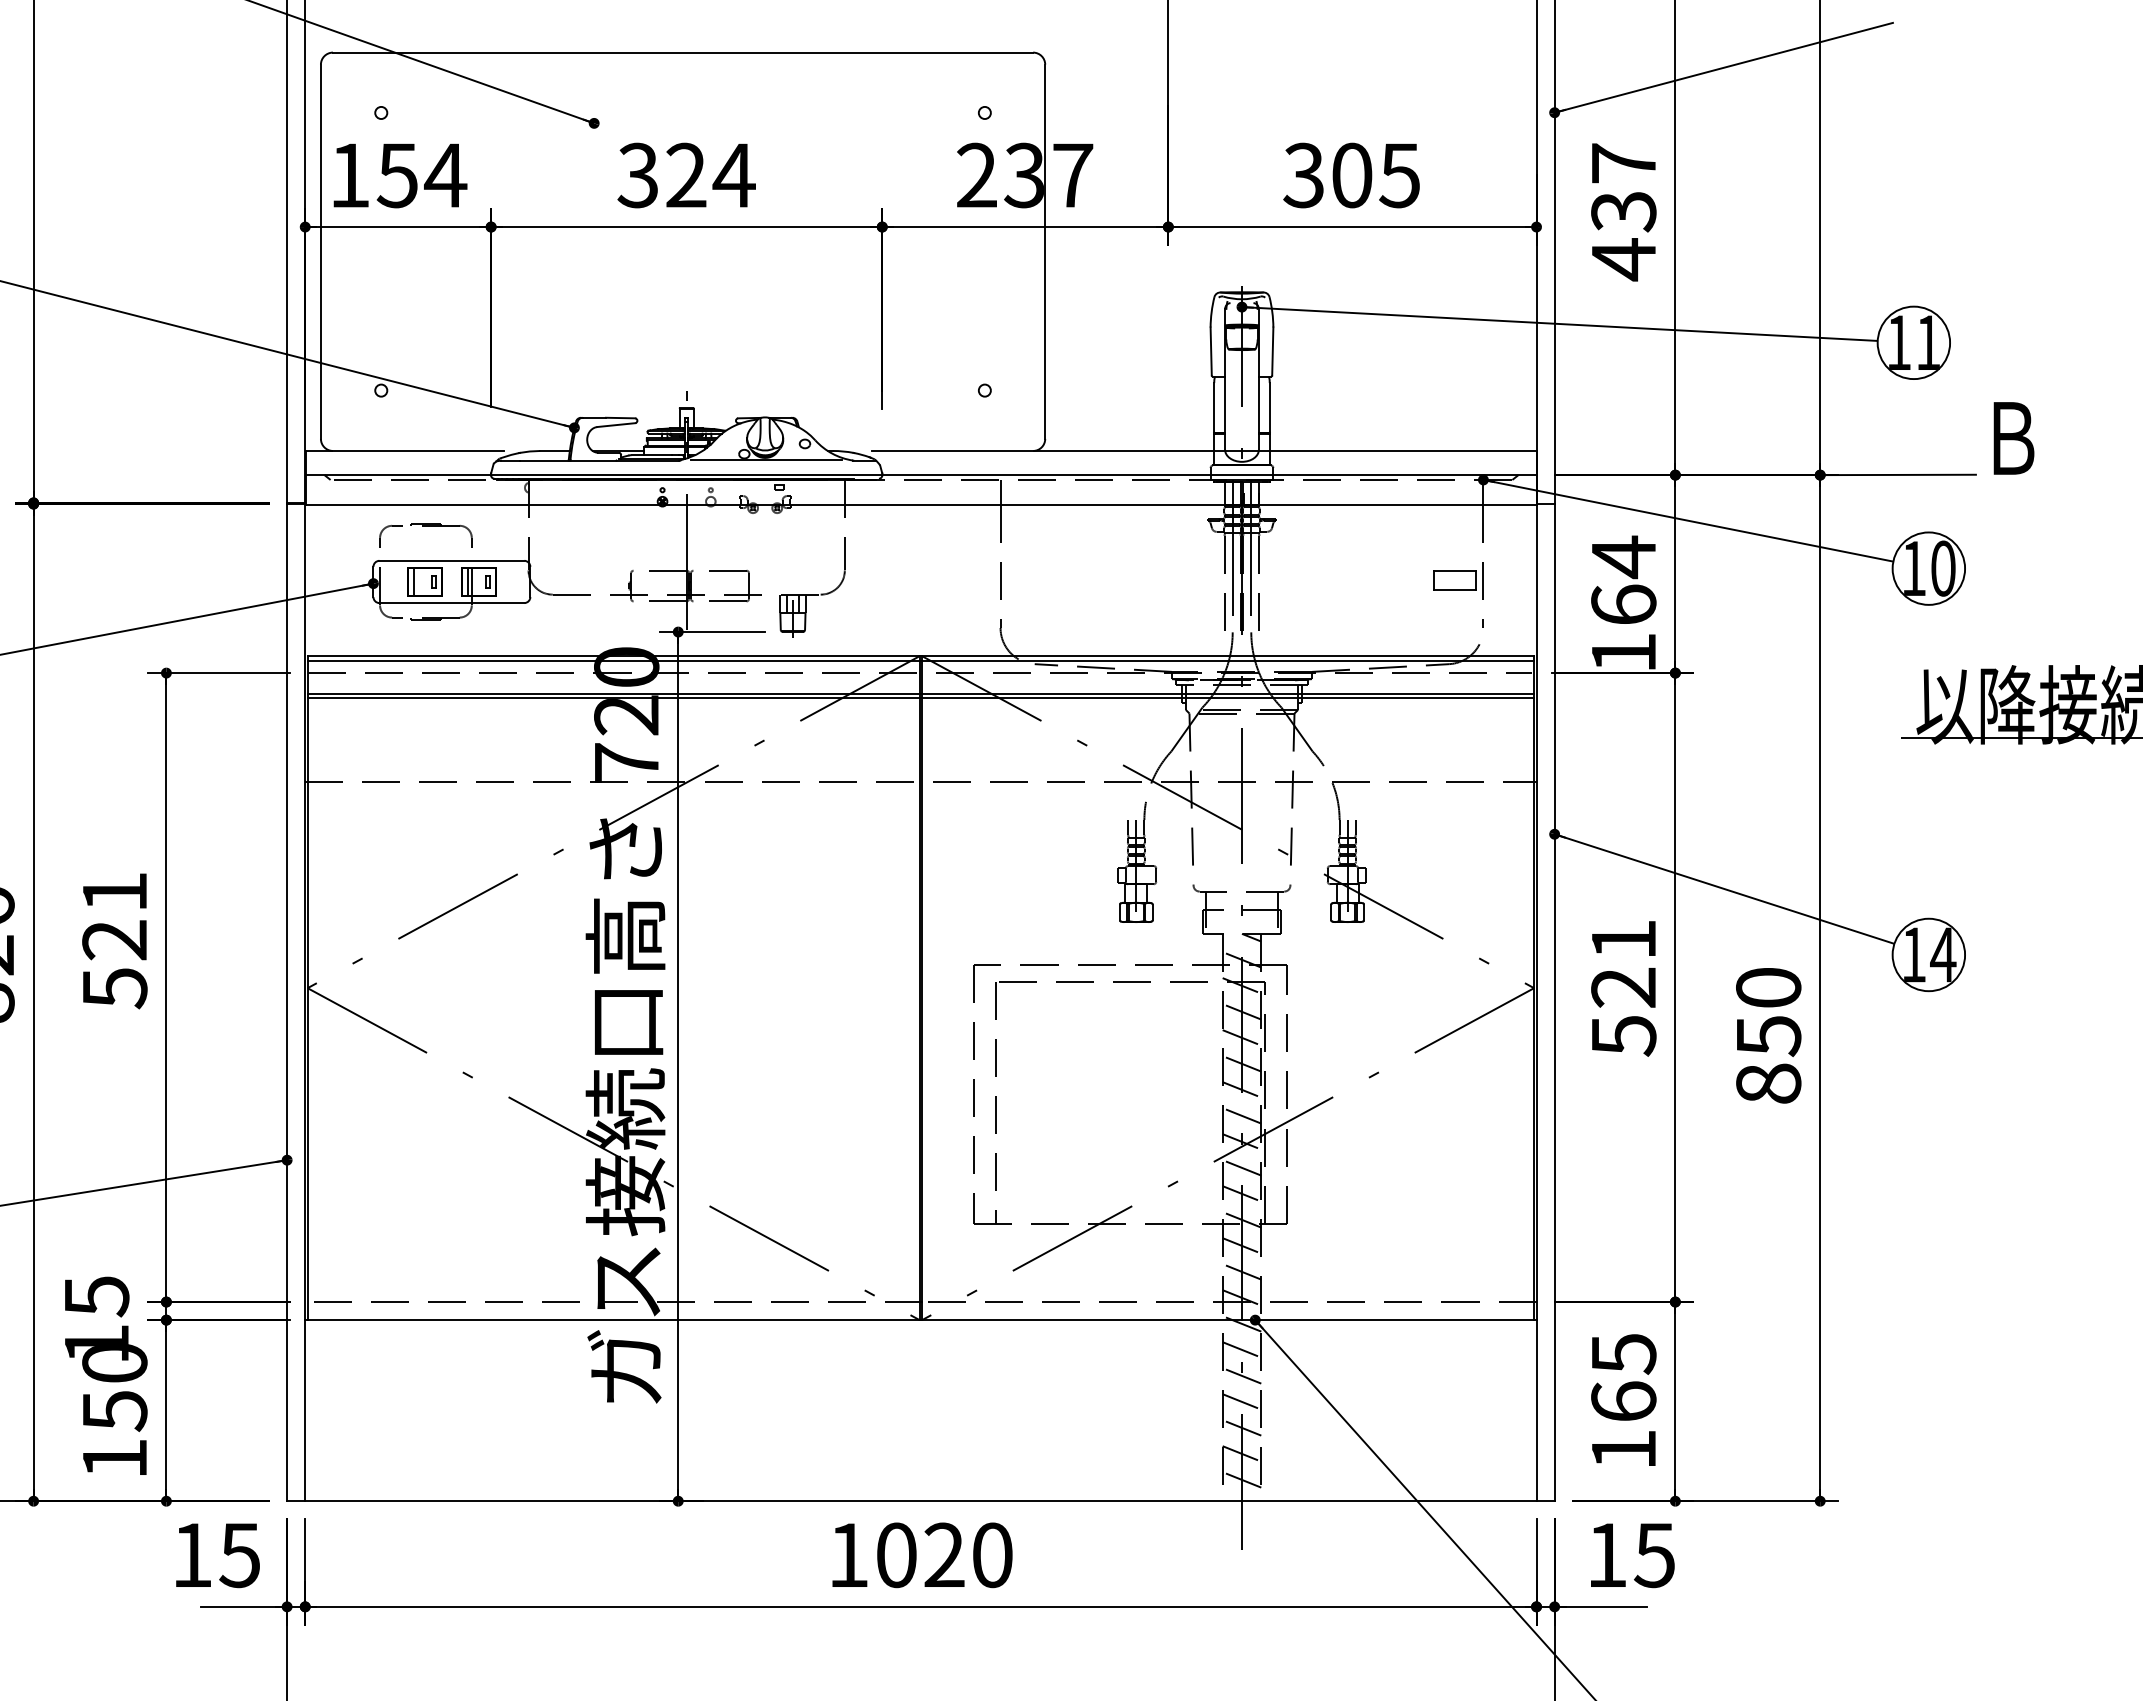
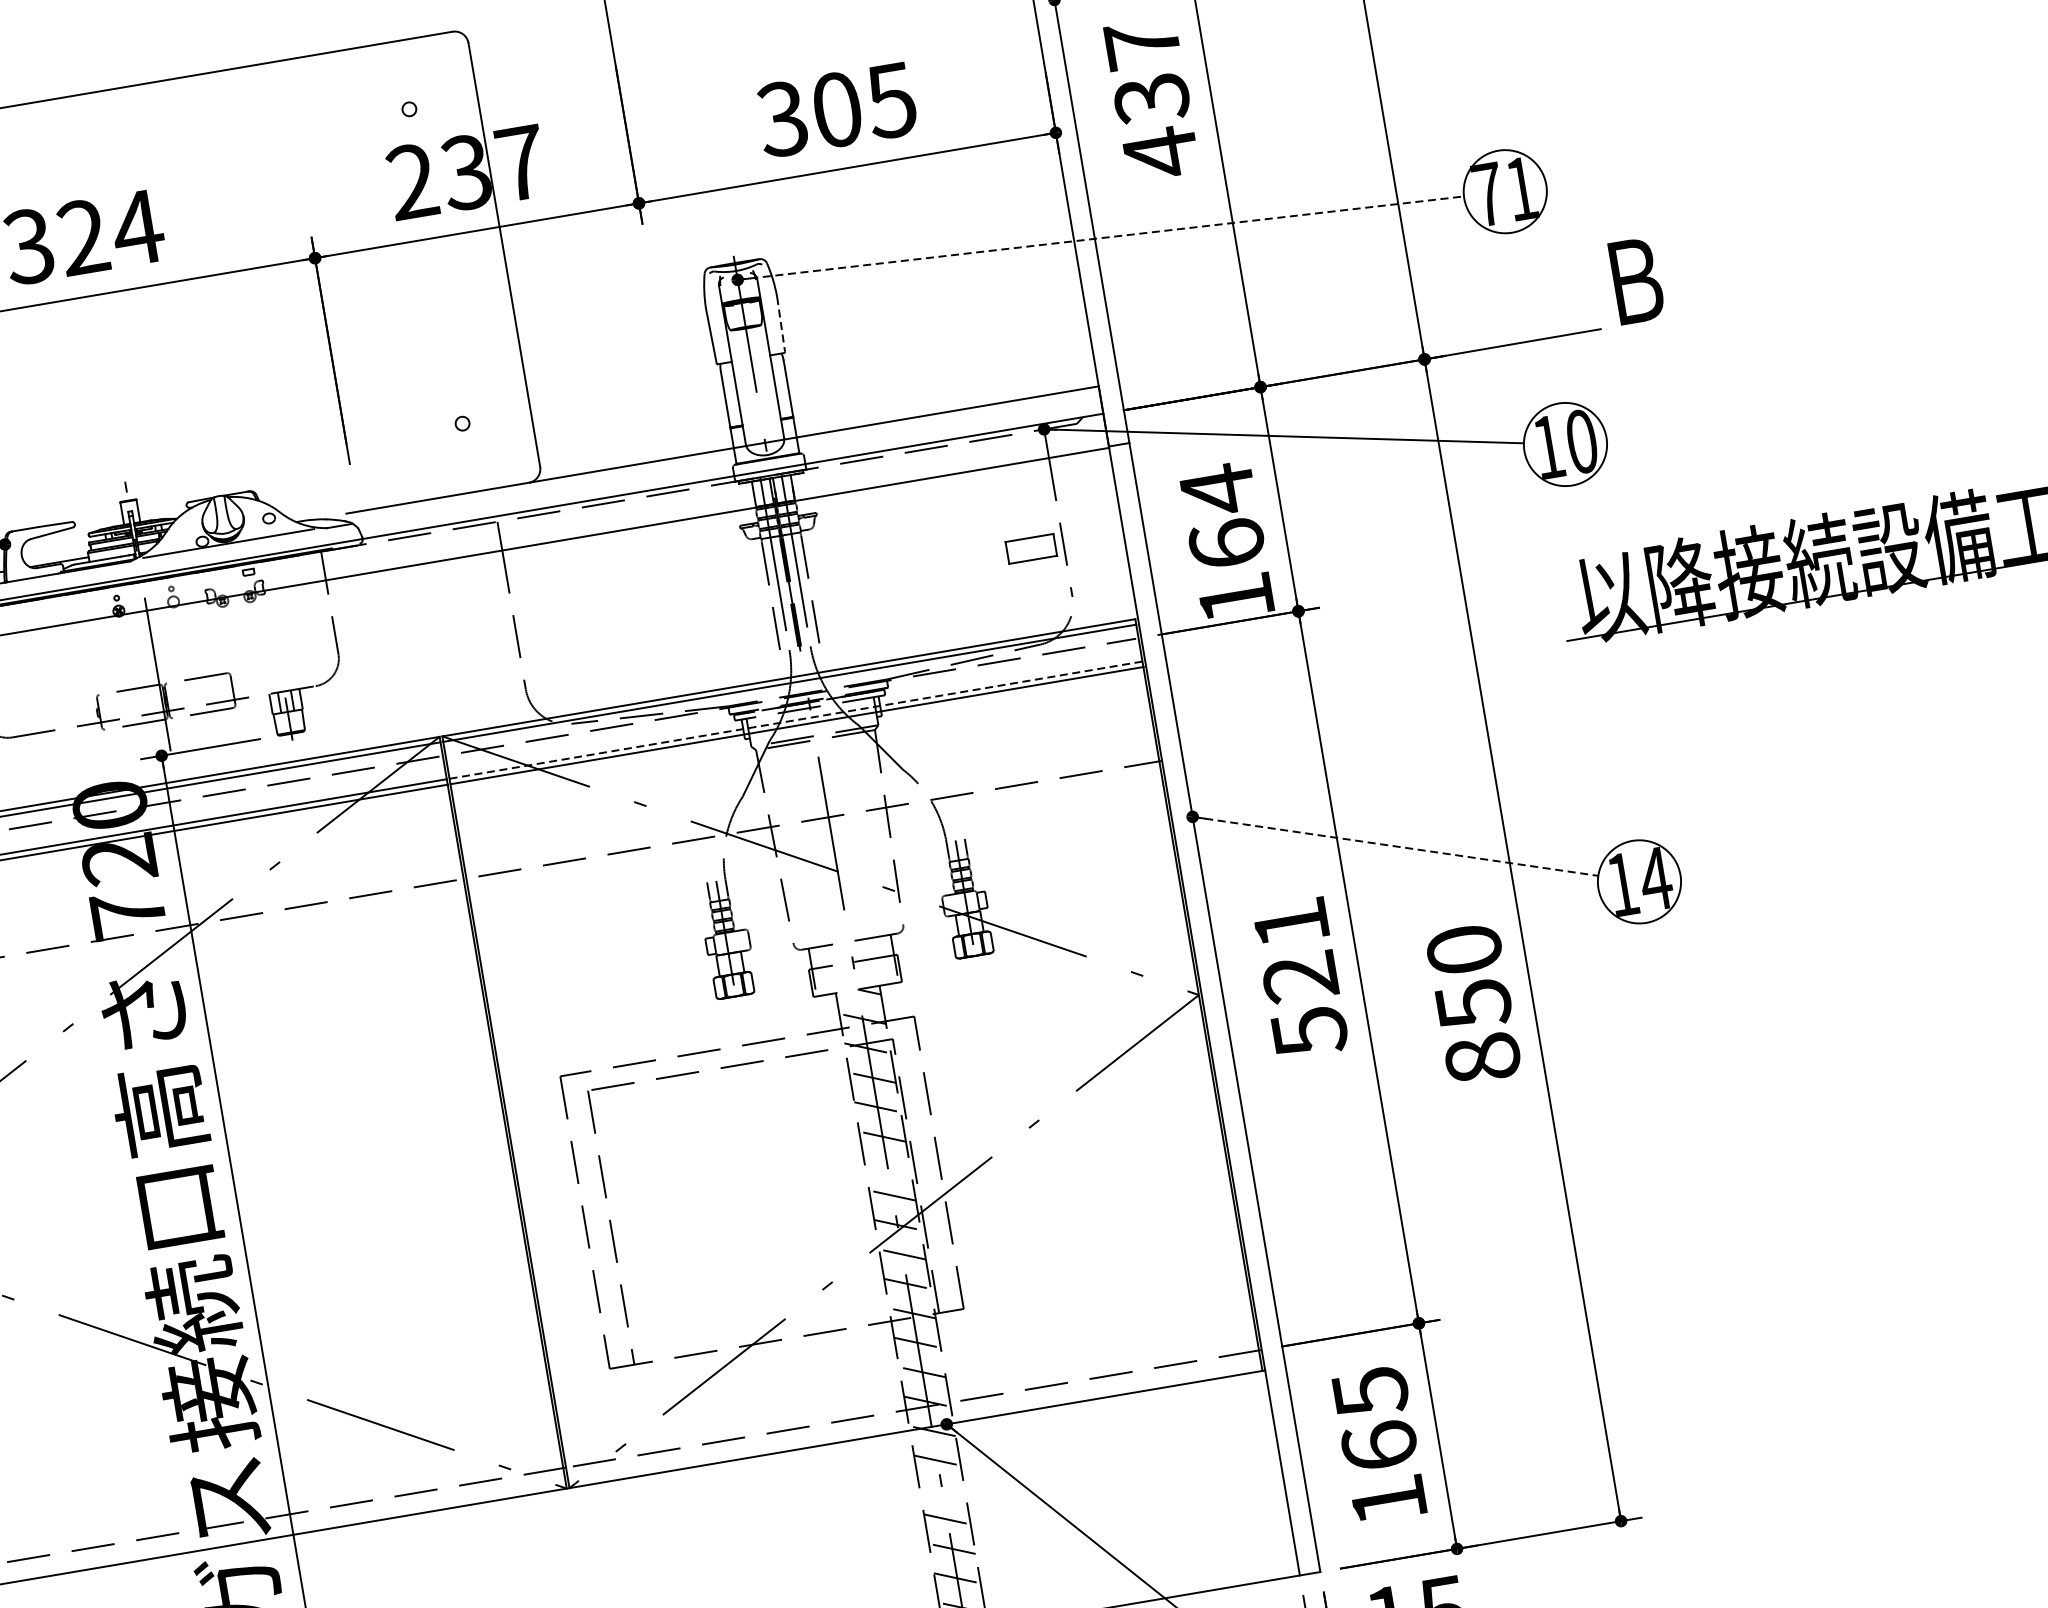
line: (1560, 324) -> (1101, 238), solid -> dashed
text: (1899, 342) -> (1488, 194), 11 -> 71
line: (1272, 351) -> (780, 324), solid -> dashed
line: (1228, 693) -> (796, 719), solid -> dashed
line: (1725, 889) -> (1396, 846), solid -> dashed
line: (1241, 1089) -> (886, 1165), removed
line: (1241, 1375) -> (941, 1489), removed

